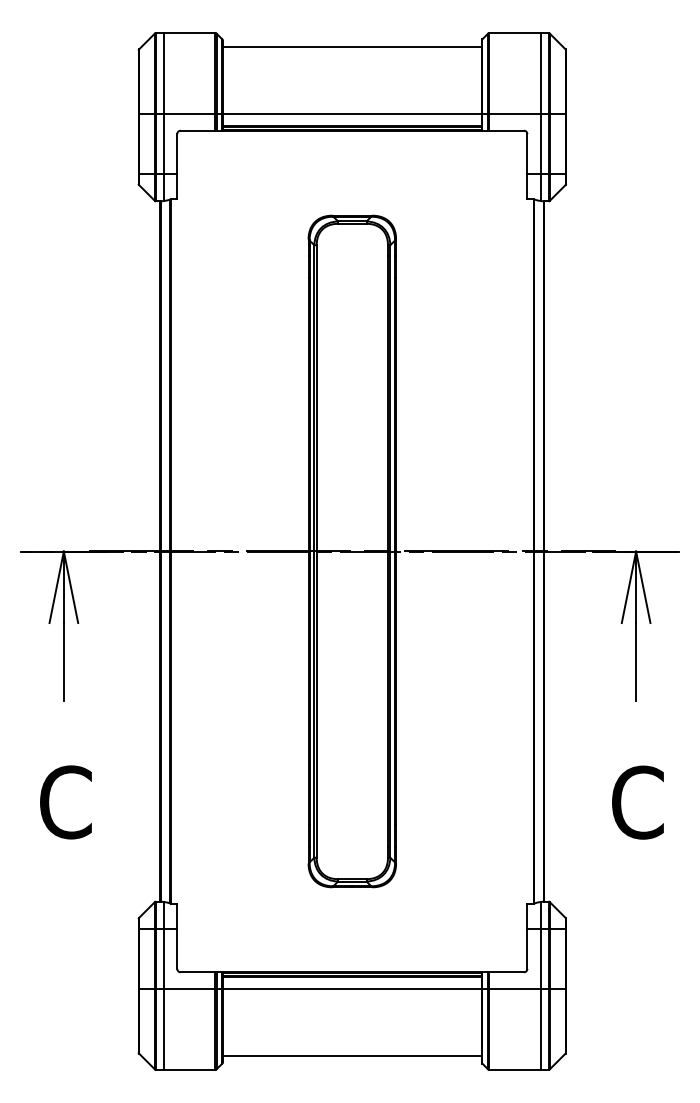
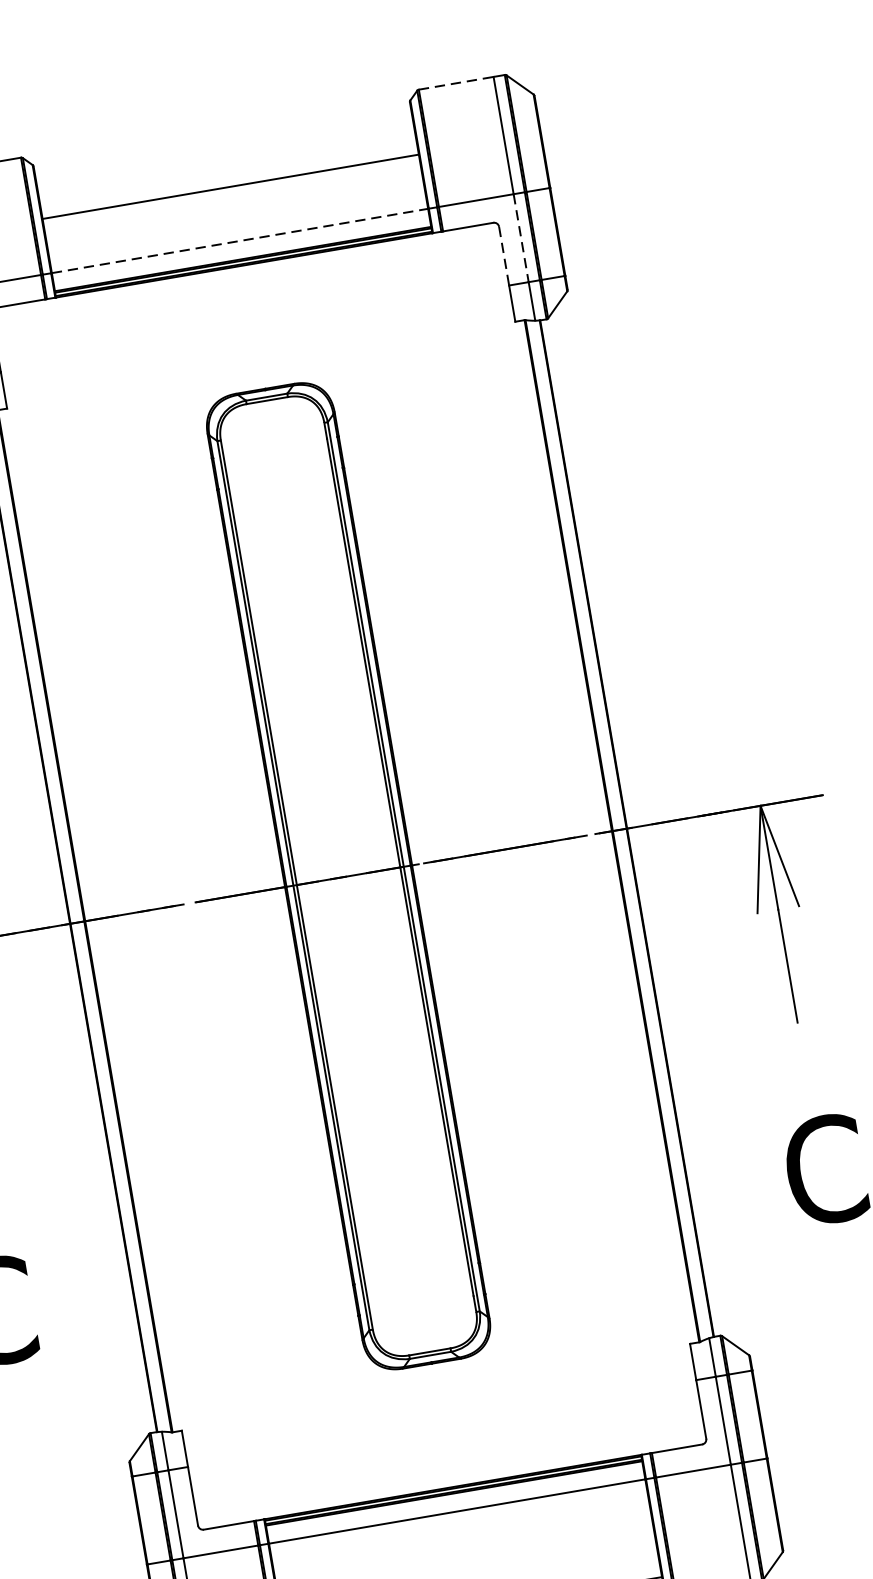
line: (515, 33) -> (456, 83), solid -> dashed
line: (351, 46) -> (229, 186), moved
line: (352, 113) -> (240, 240), solid -> dashed
line: (540, 144) -> (520, 238), solid -> dashed
line: (527, 154) -> (504, 256), solid -> dashed

